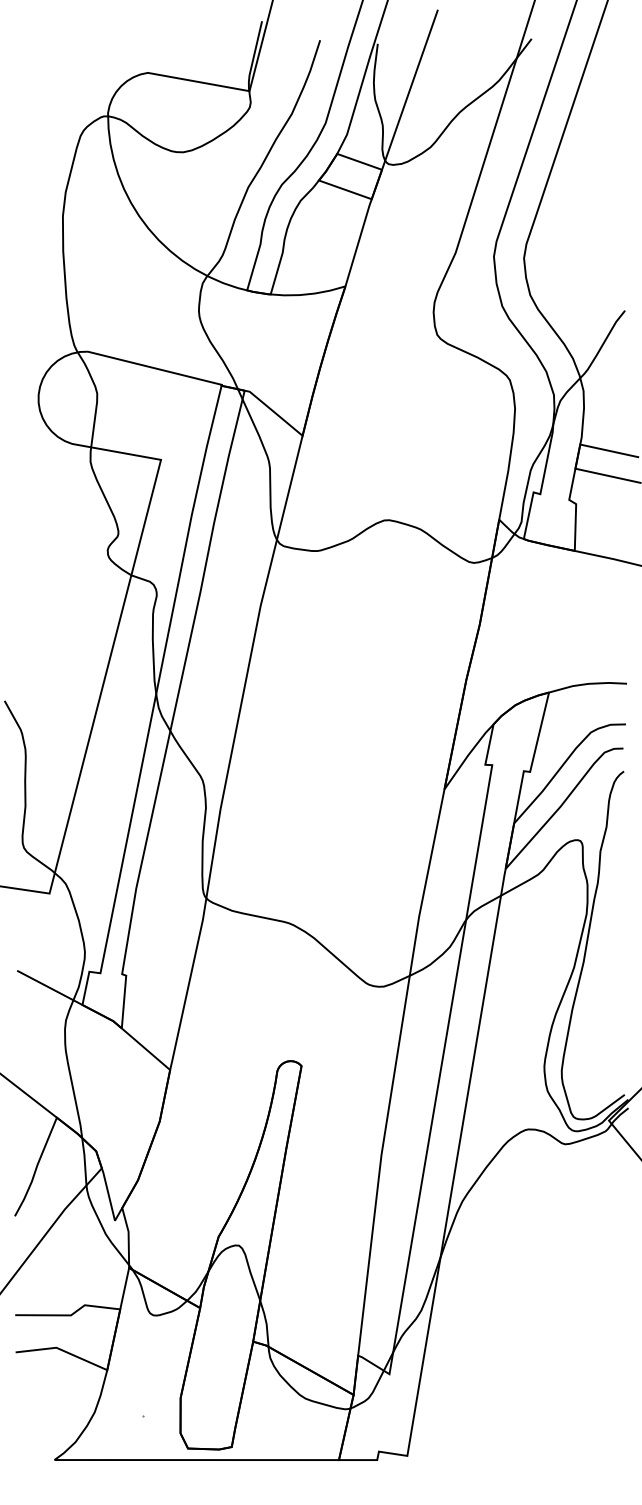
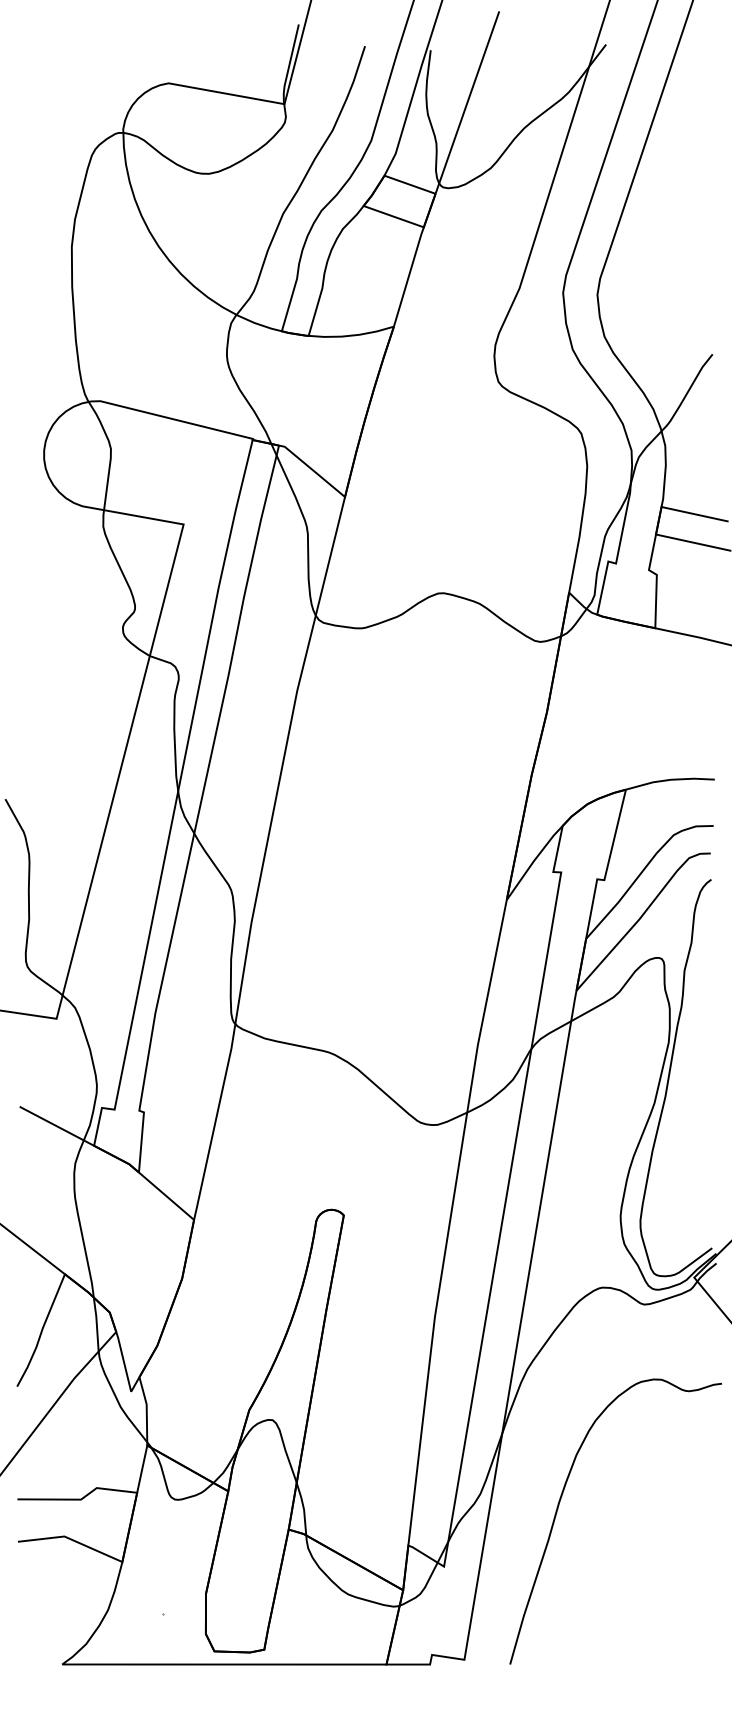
curve: (491, 1317) -> (560, 1502), added

